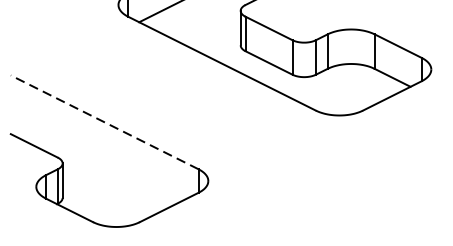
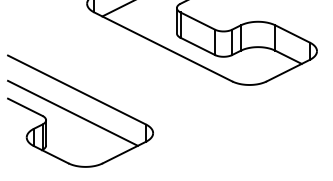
line: (104, 121) -> (76, 89), dashed -> solid
line: (98, 152) -> (72, 112), added

